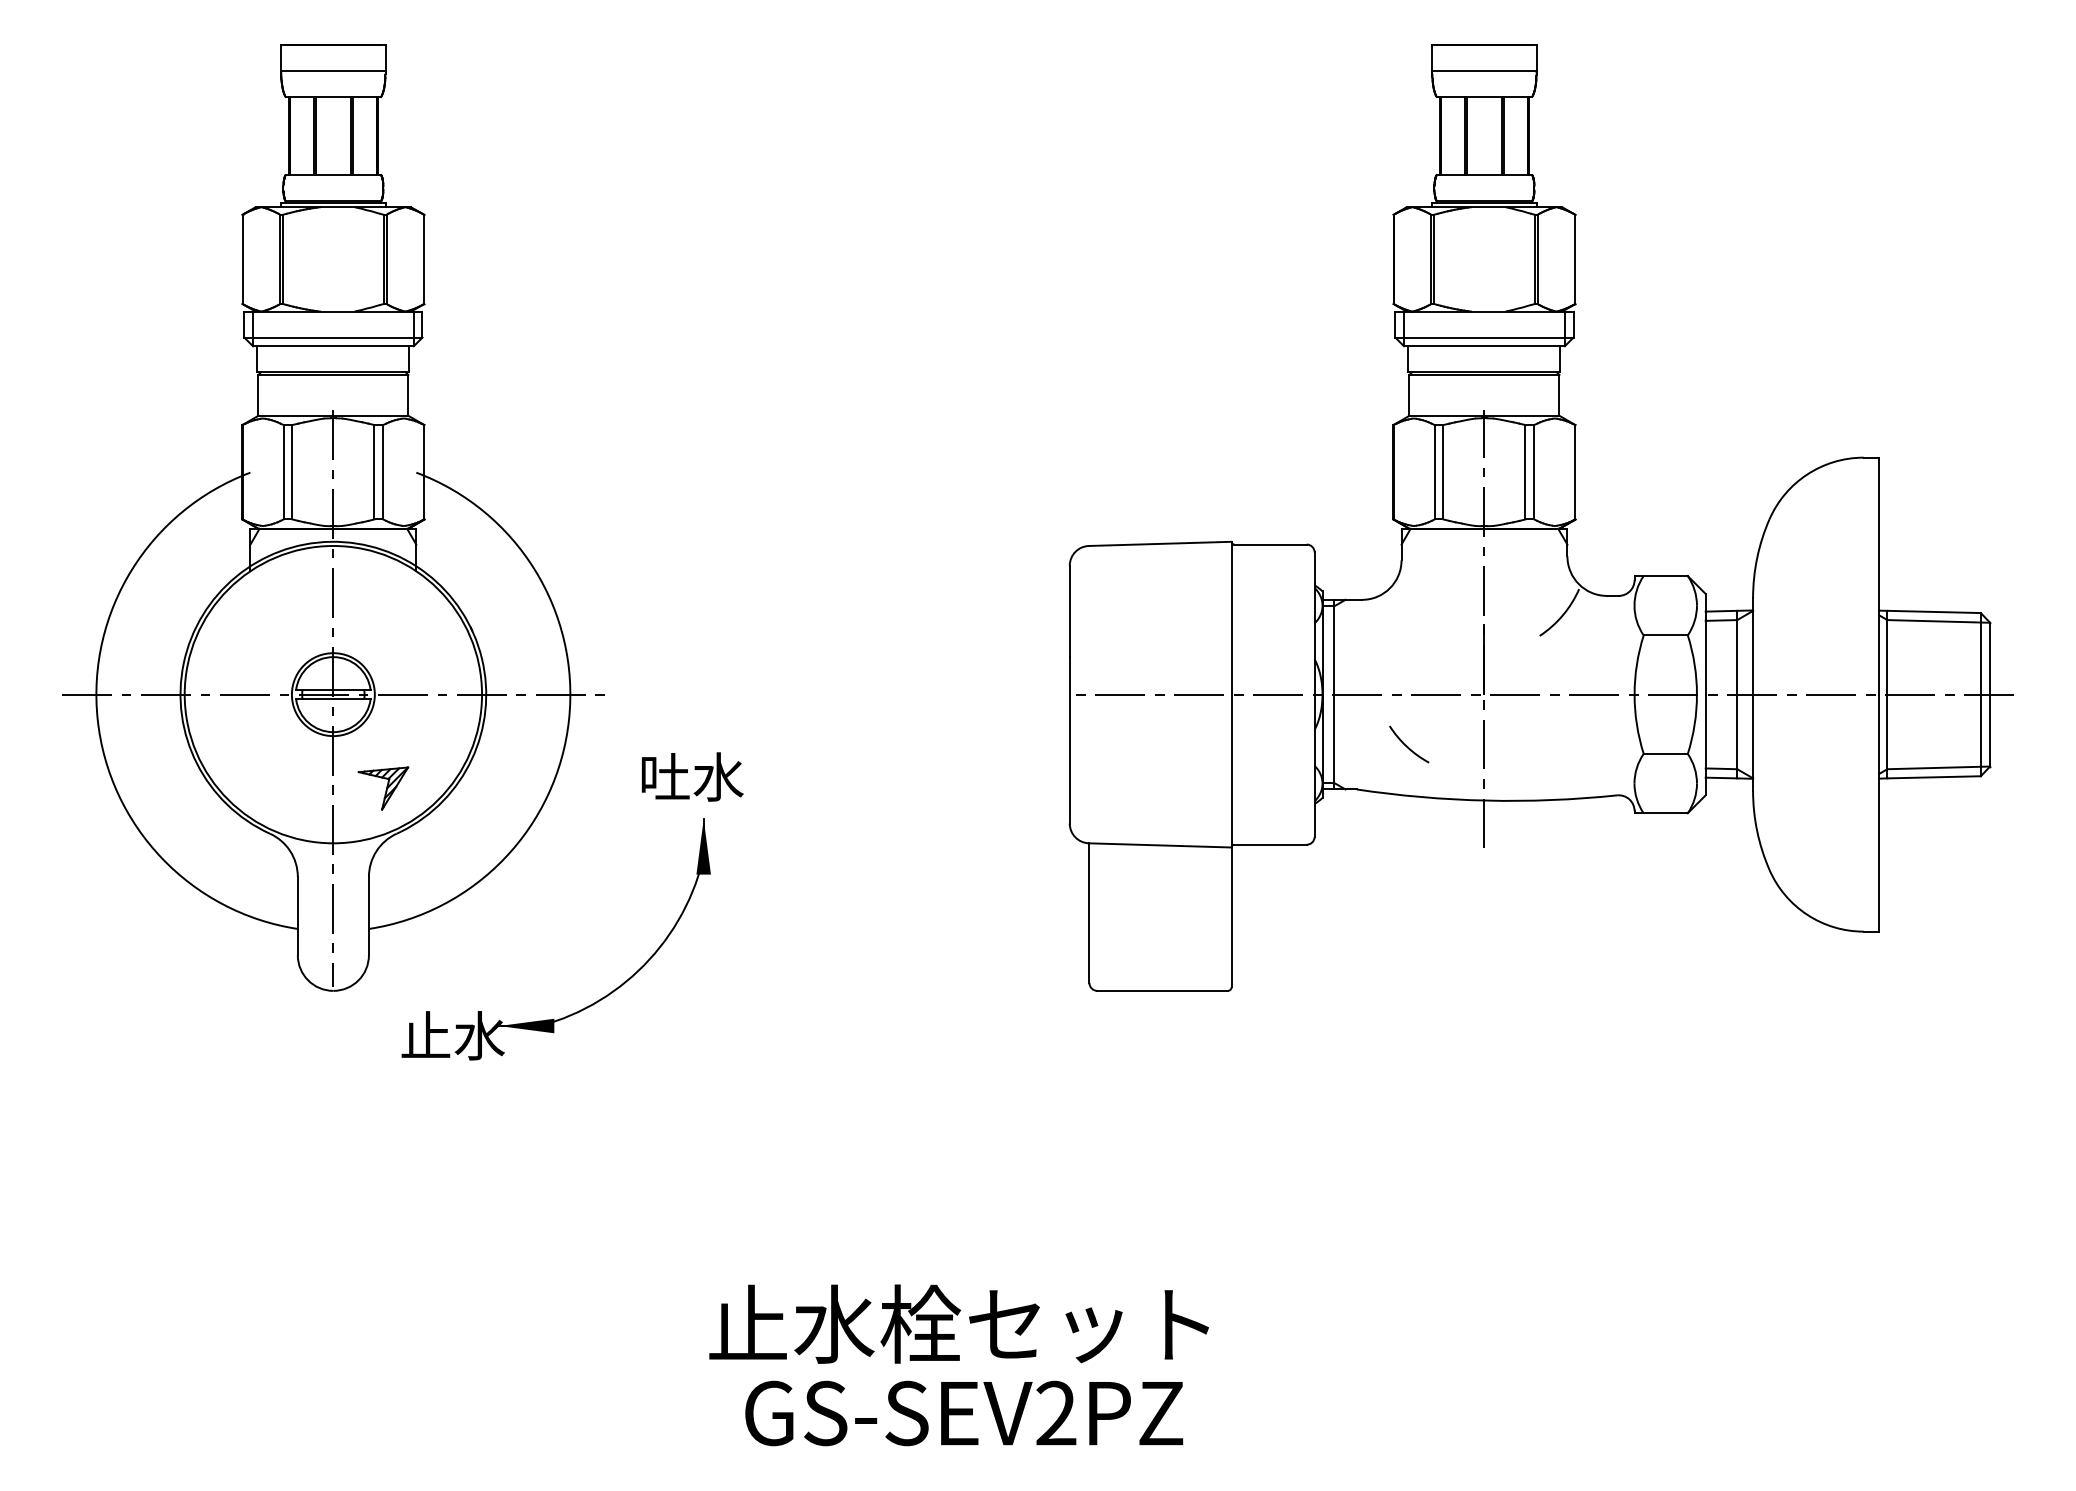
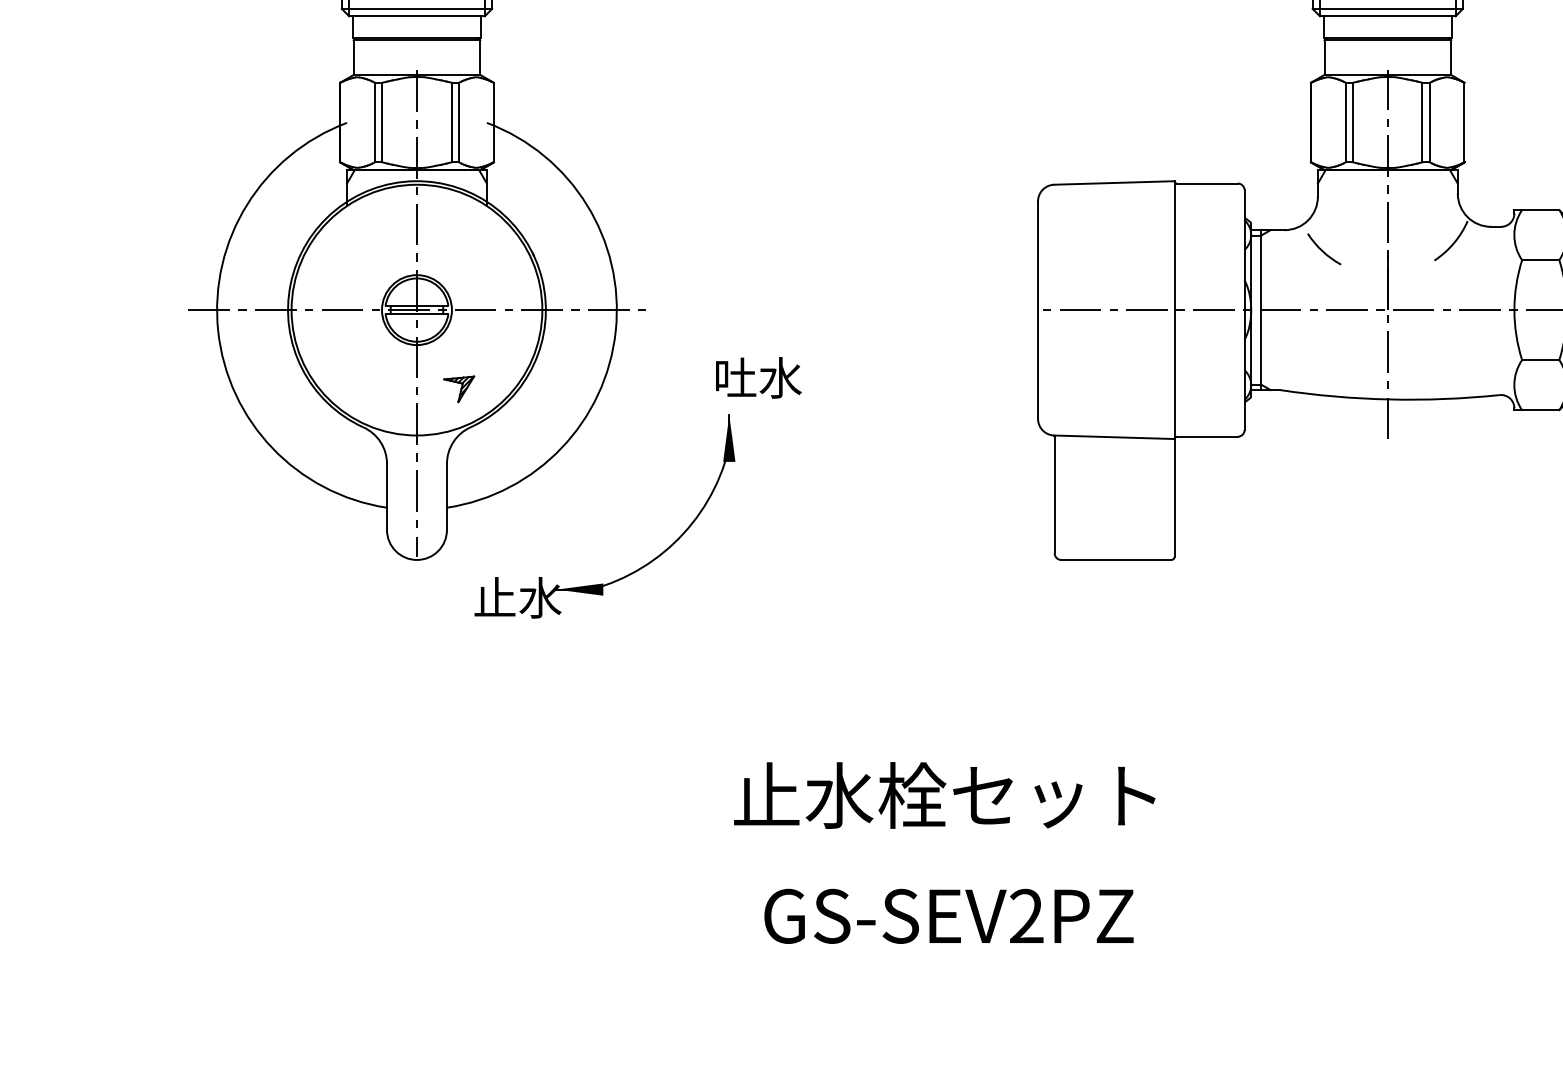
arc: (1407, 745) -> (1322, 250), moved
text: (692, 776) -> (758, 377), moved
part: (383, 788) -> (459, 389), size x0.71
text: (958, 1323) -> (944, 794), moved

